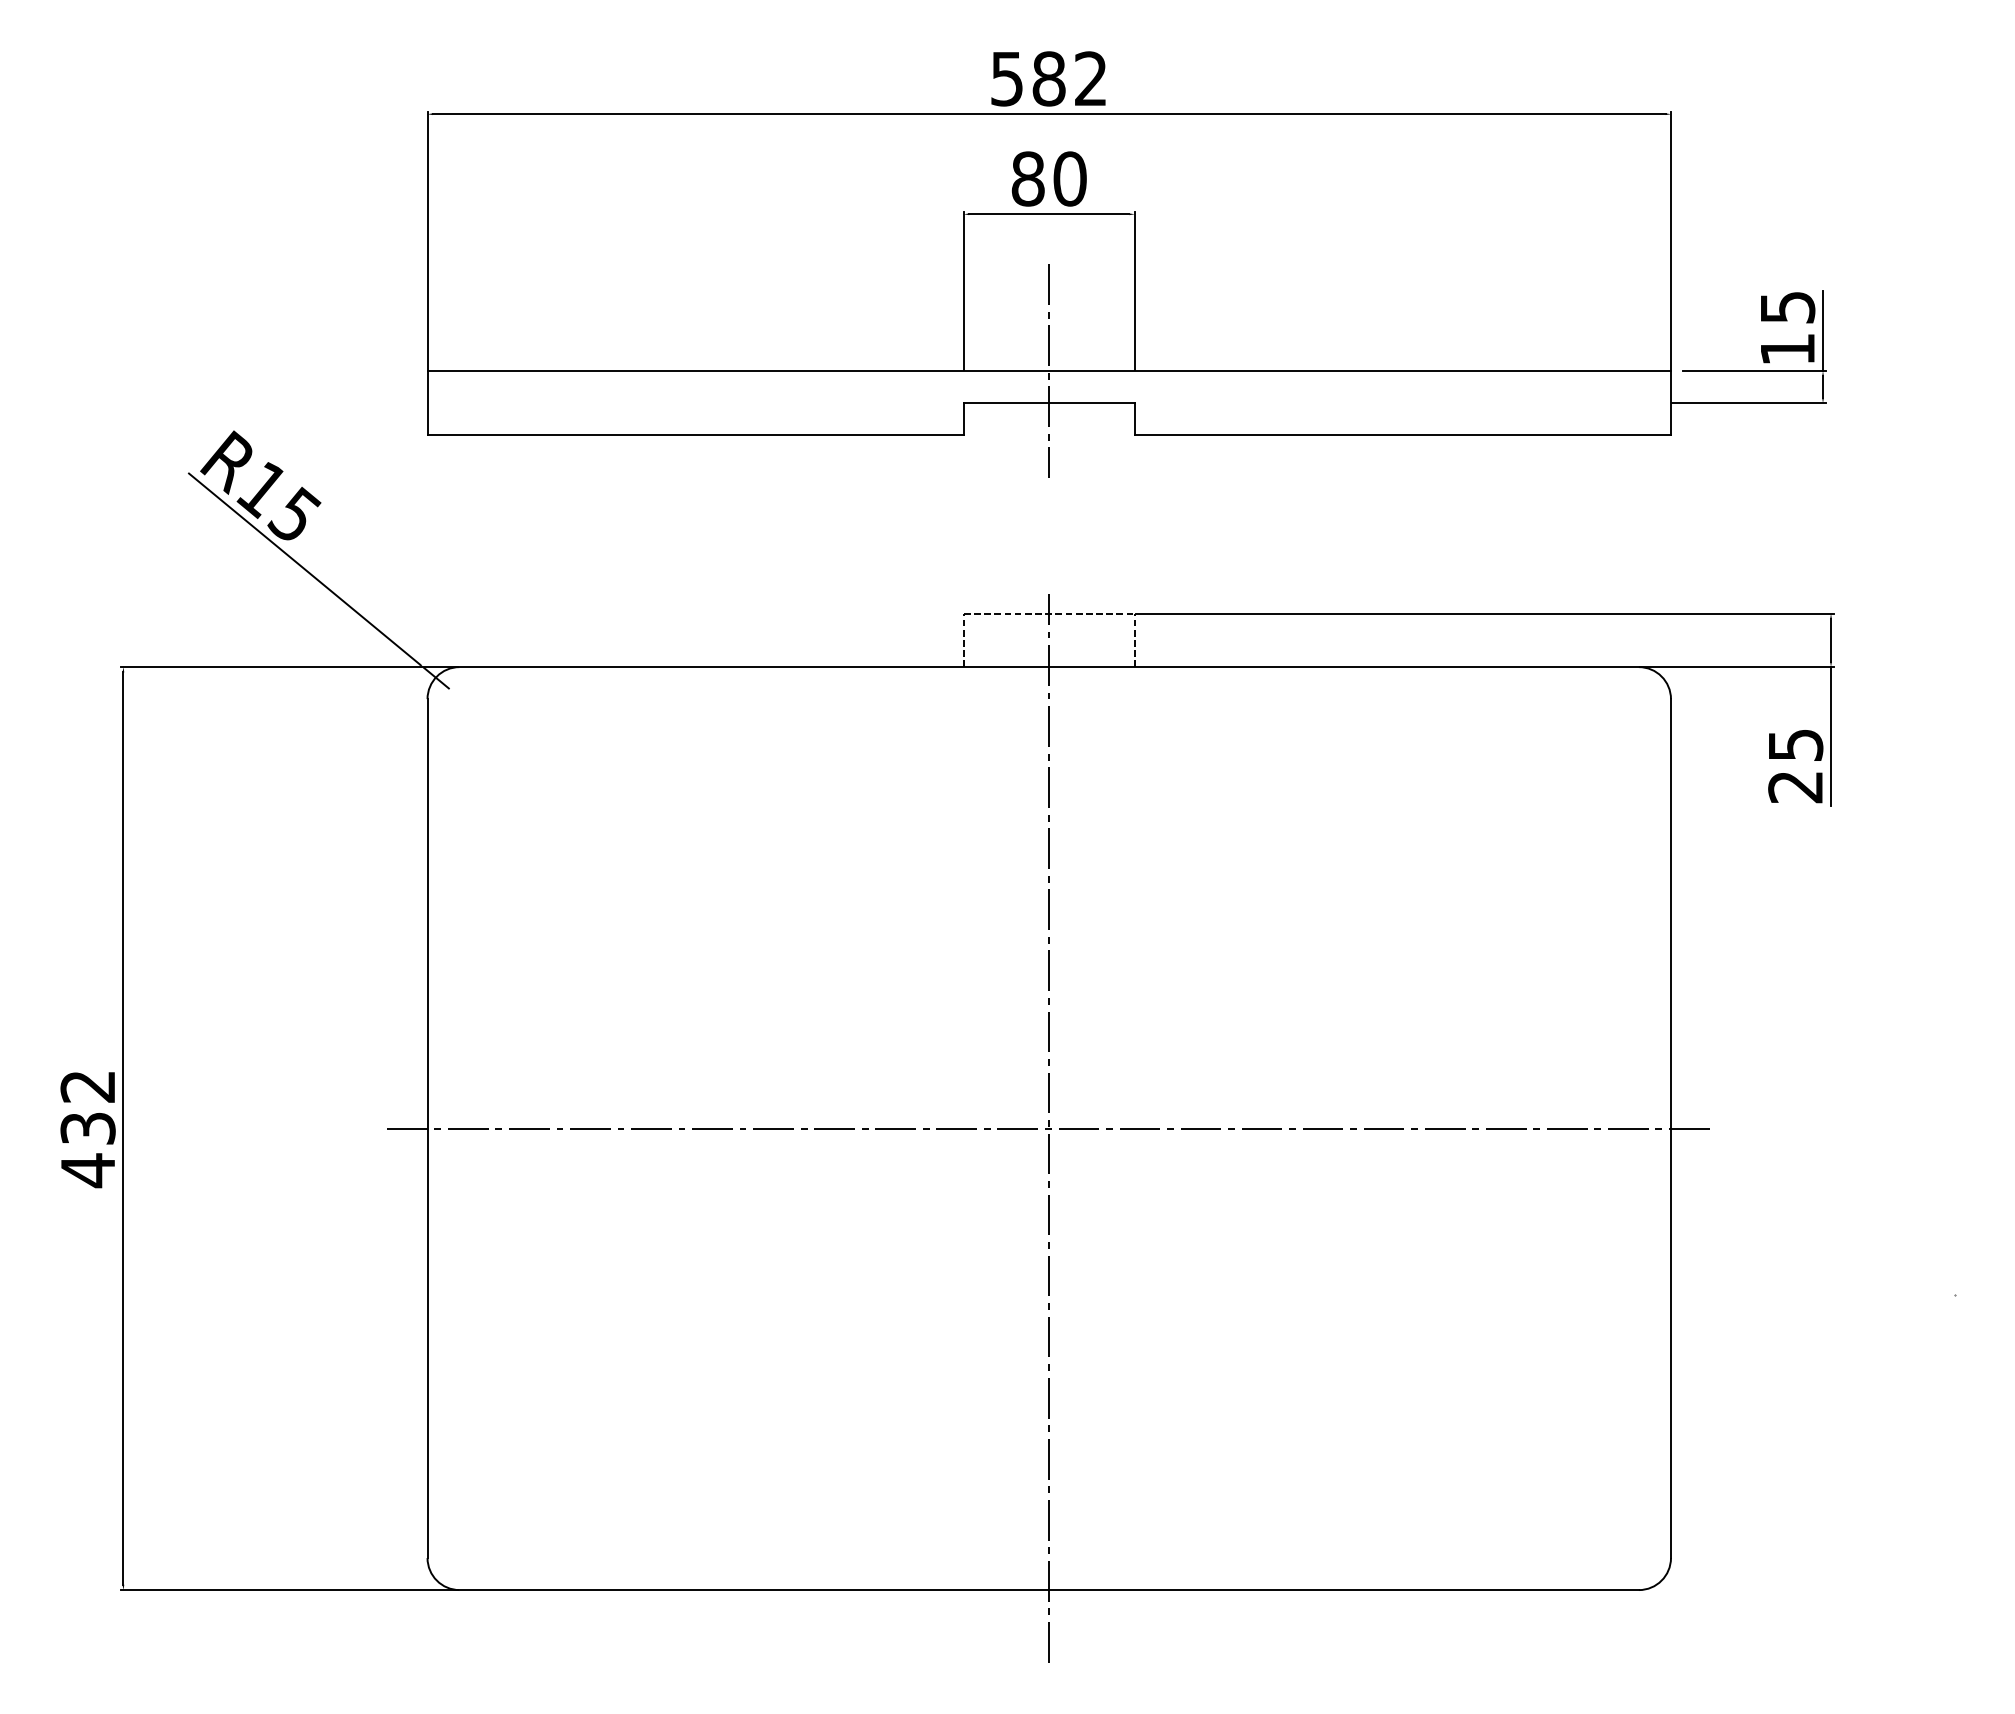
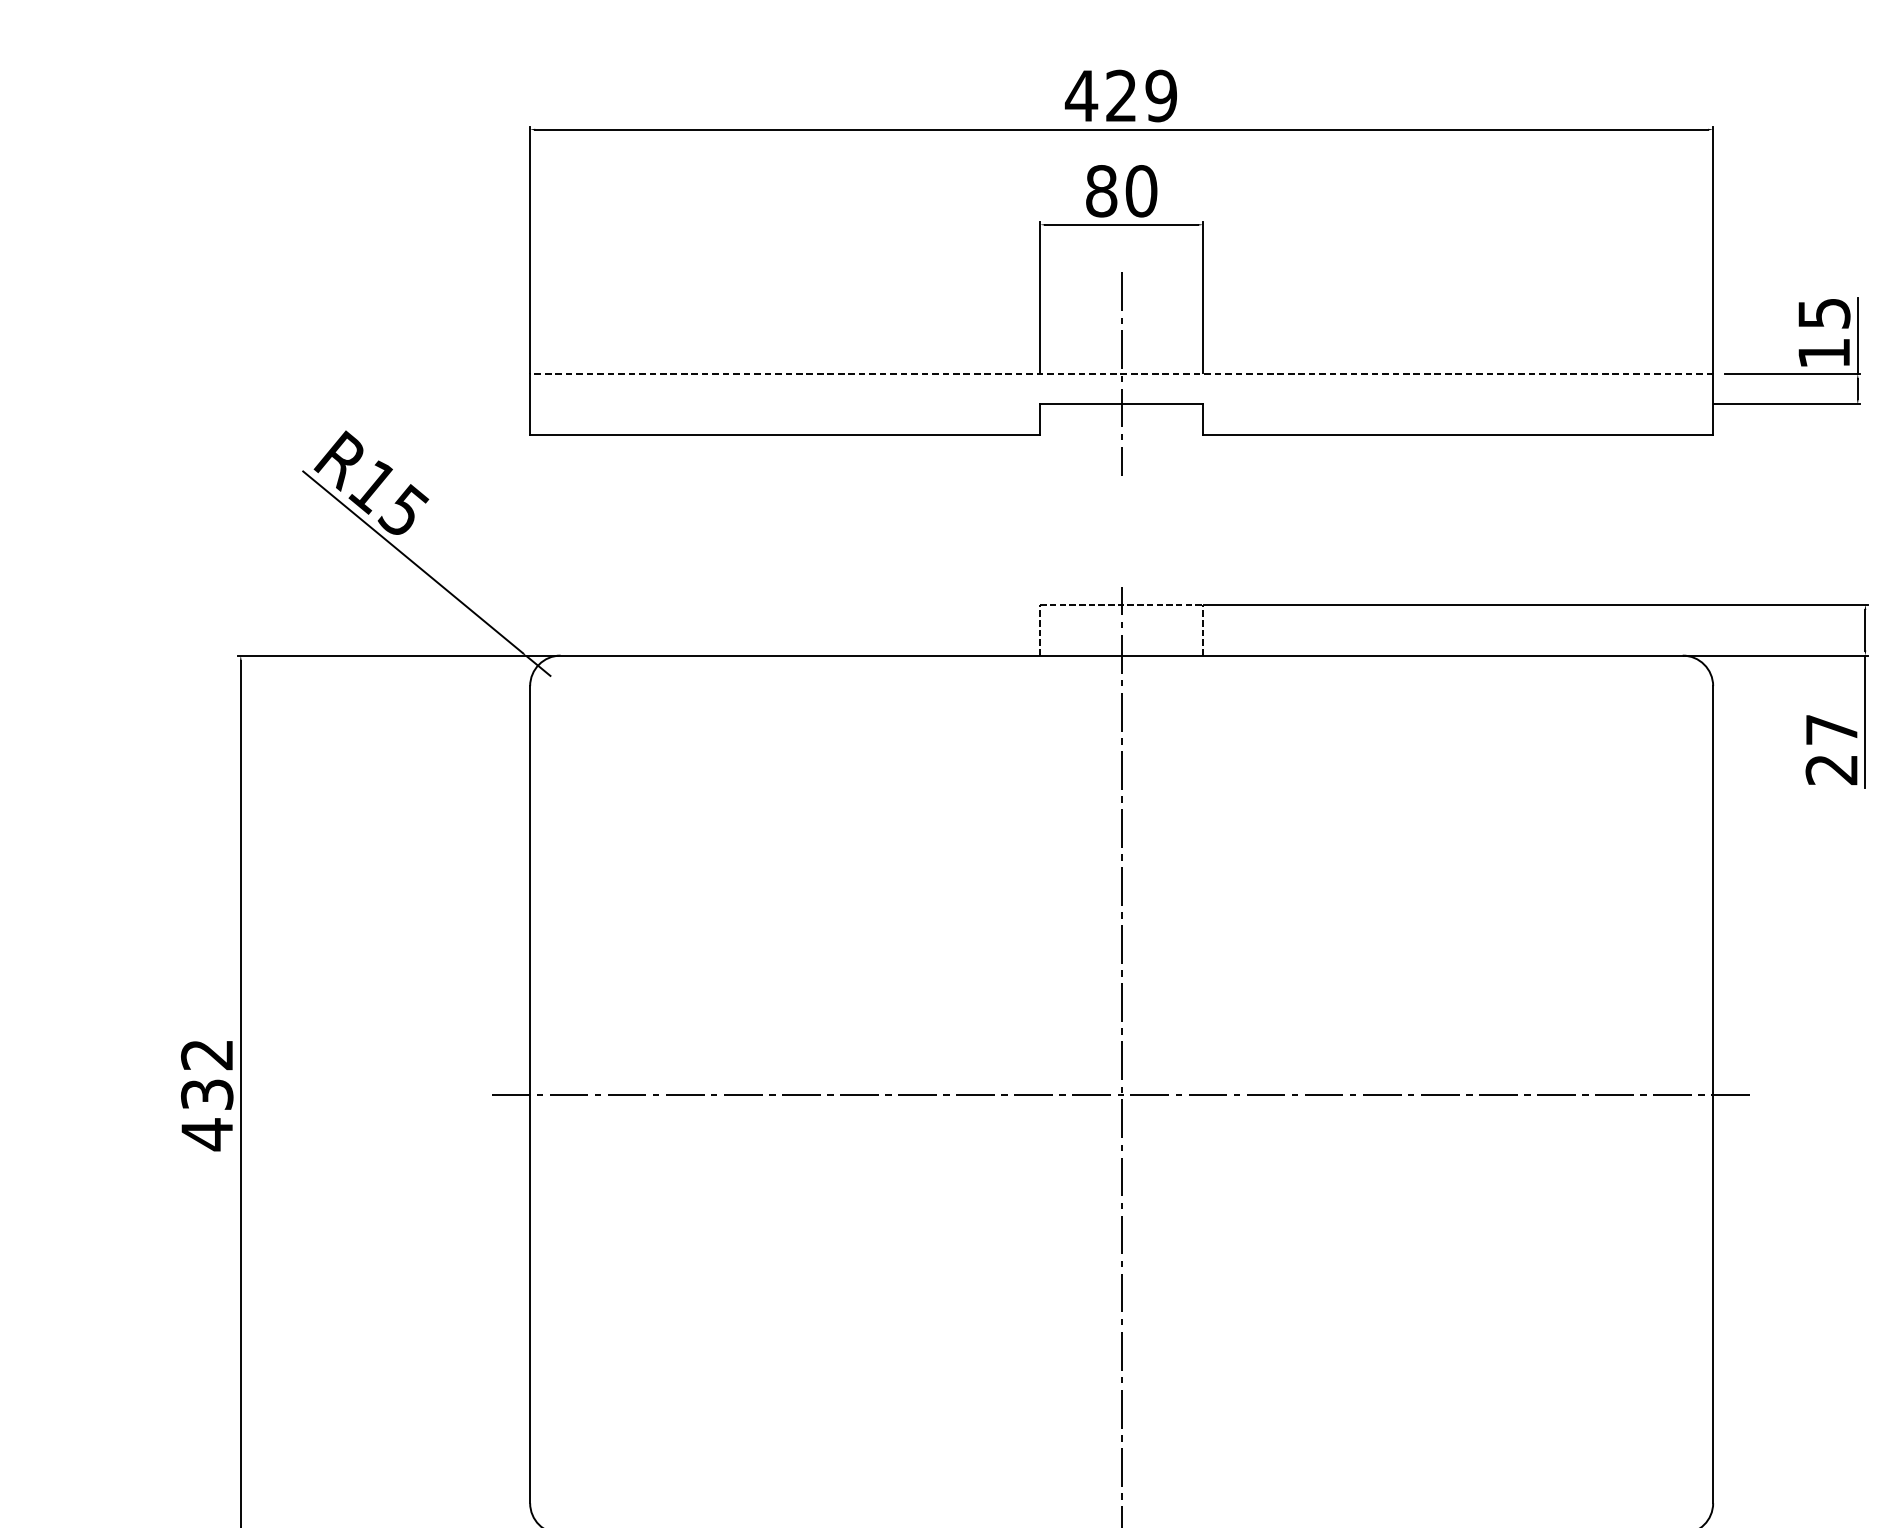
text: (1048, 78) -> (1120, 95), 582 -> 429
line: (1049, 371) -> (1121, 374), solid -> dashed
text: (1796, 744) -> (1832, 729), 25 -> 27

